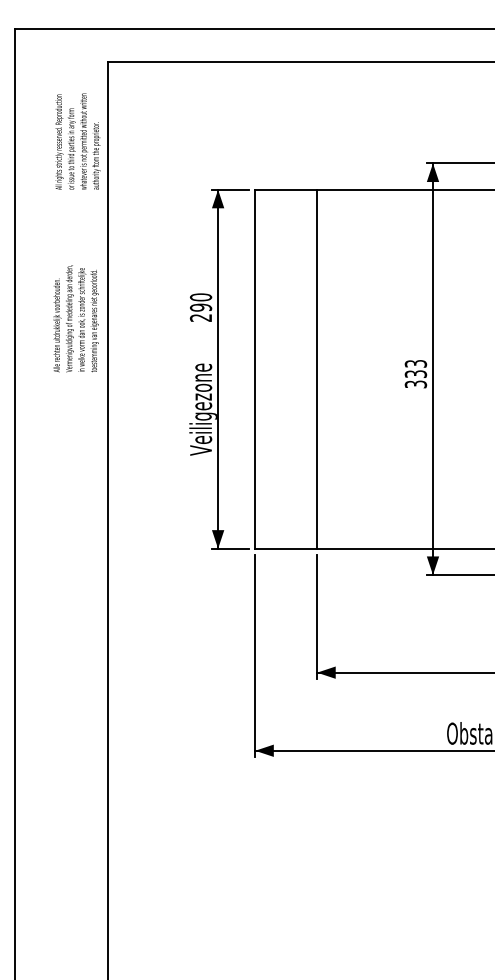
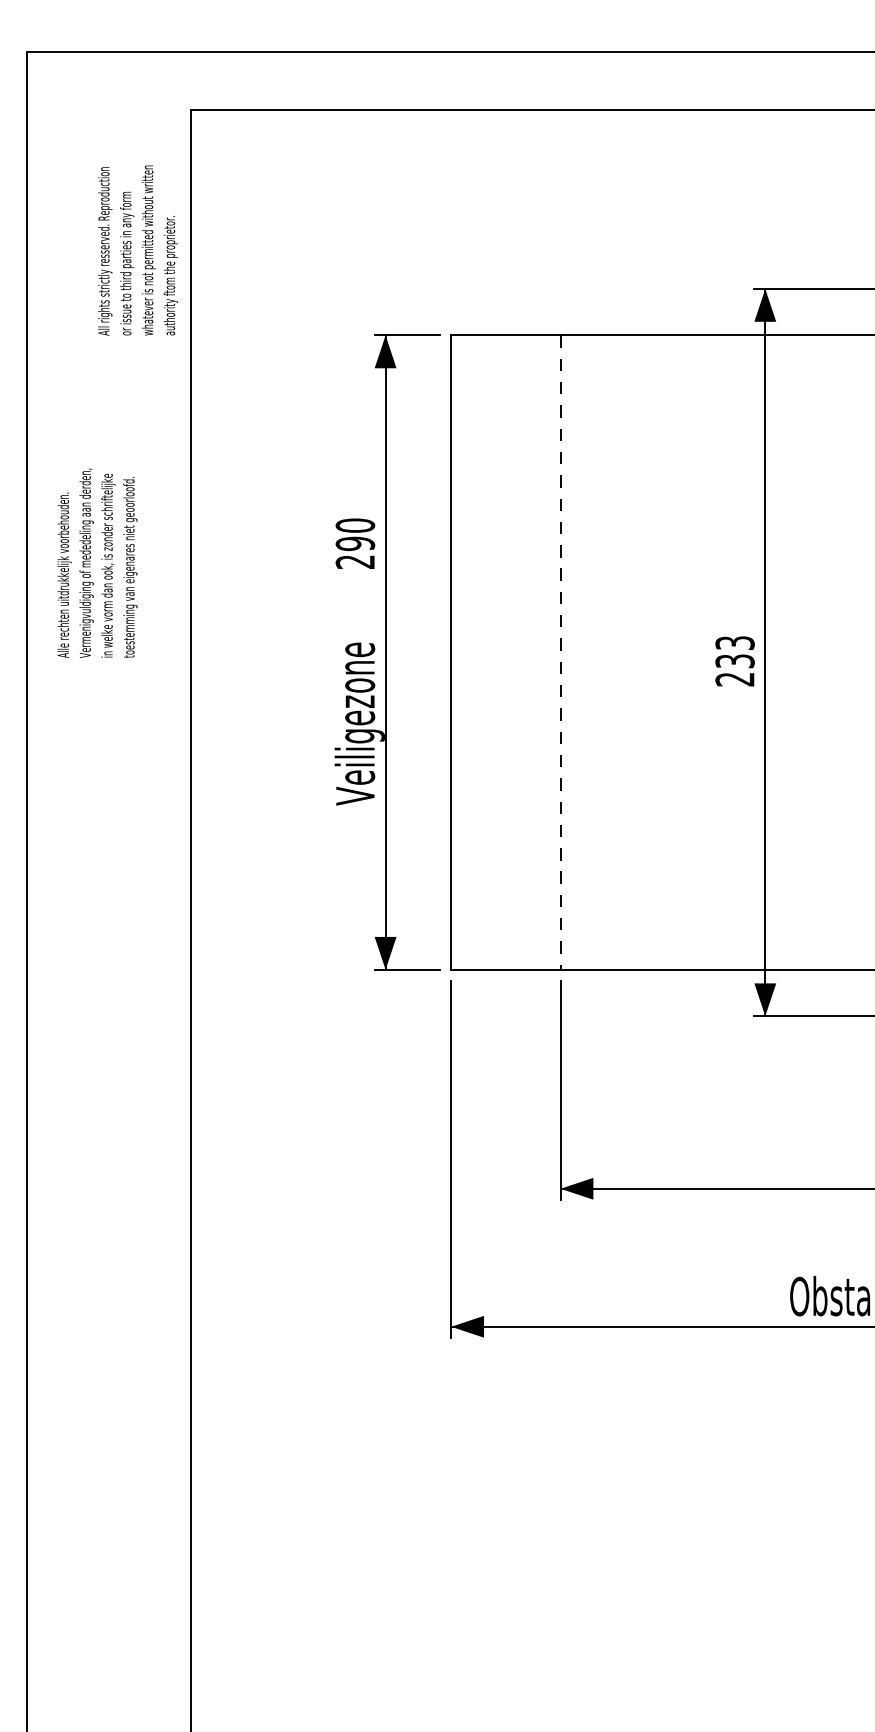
text: (75, 318) -> (96, 562), moved
line: (317, 369) -> (561, 653), solid -> dashed
text: (416, 384) -> (736, 679), 333 -> 233

